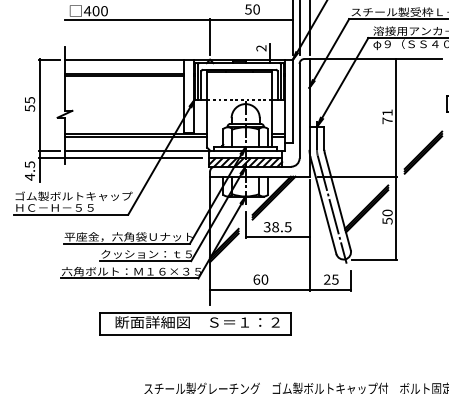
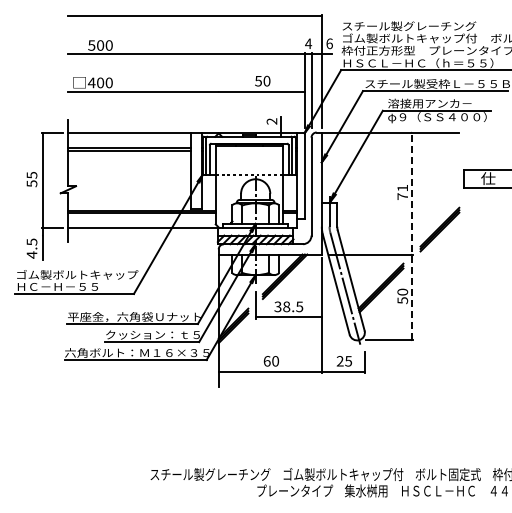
line: (209, 36) -> (218, 109), removed
line: (120, 158) -> (125, 235), removed
line: (395, 159) -> (411, 236), solid -> dashed
part: (195, 323) -> (203, 406), removed

